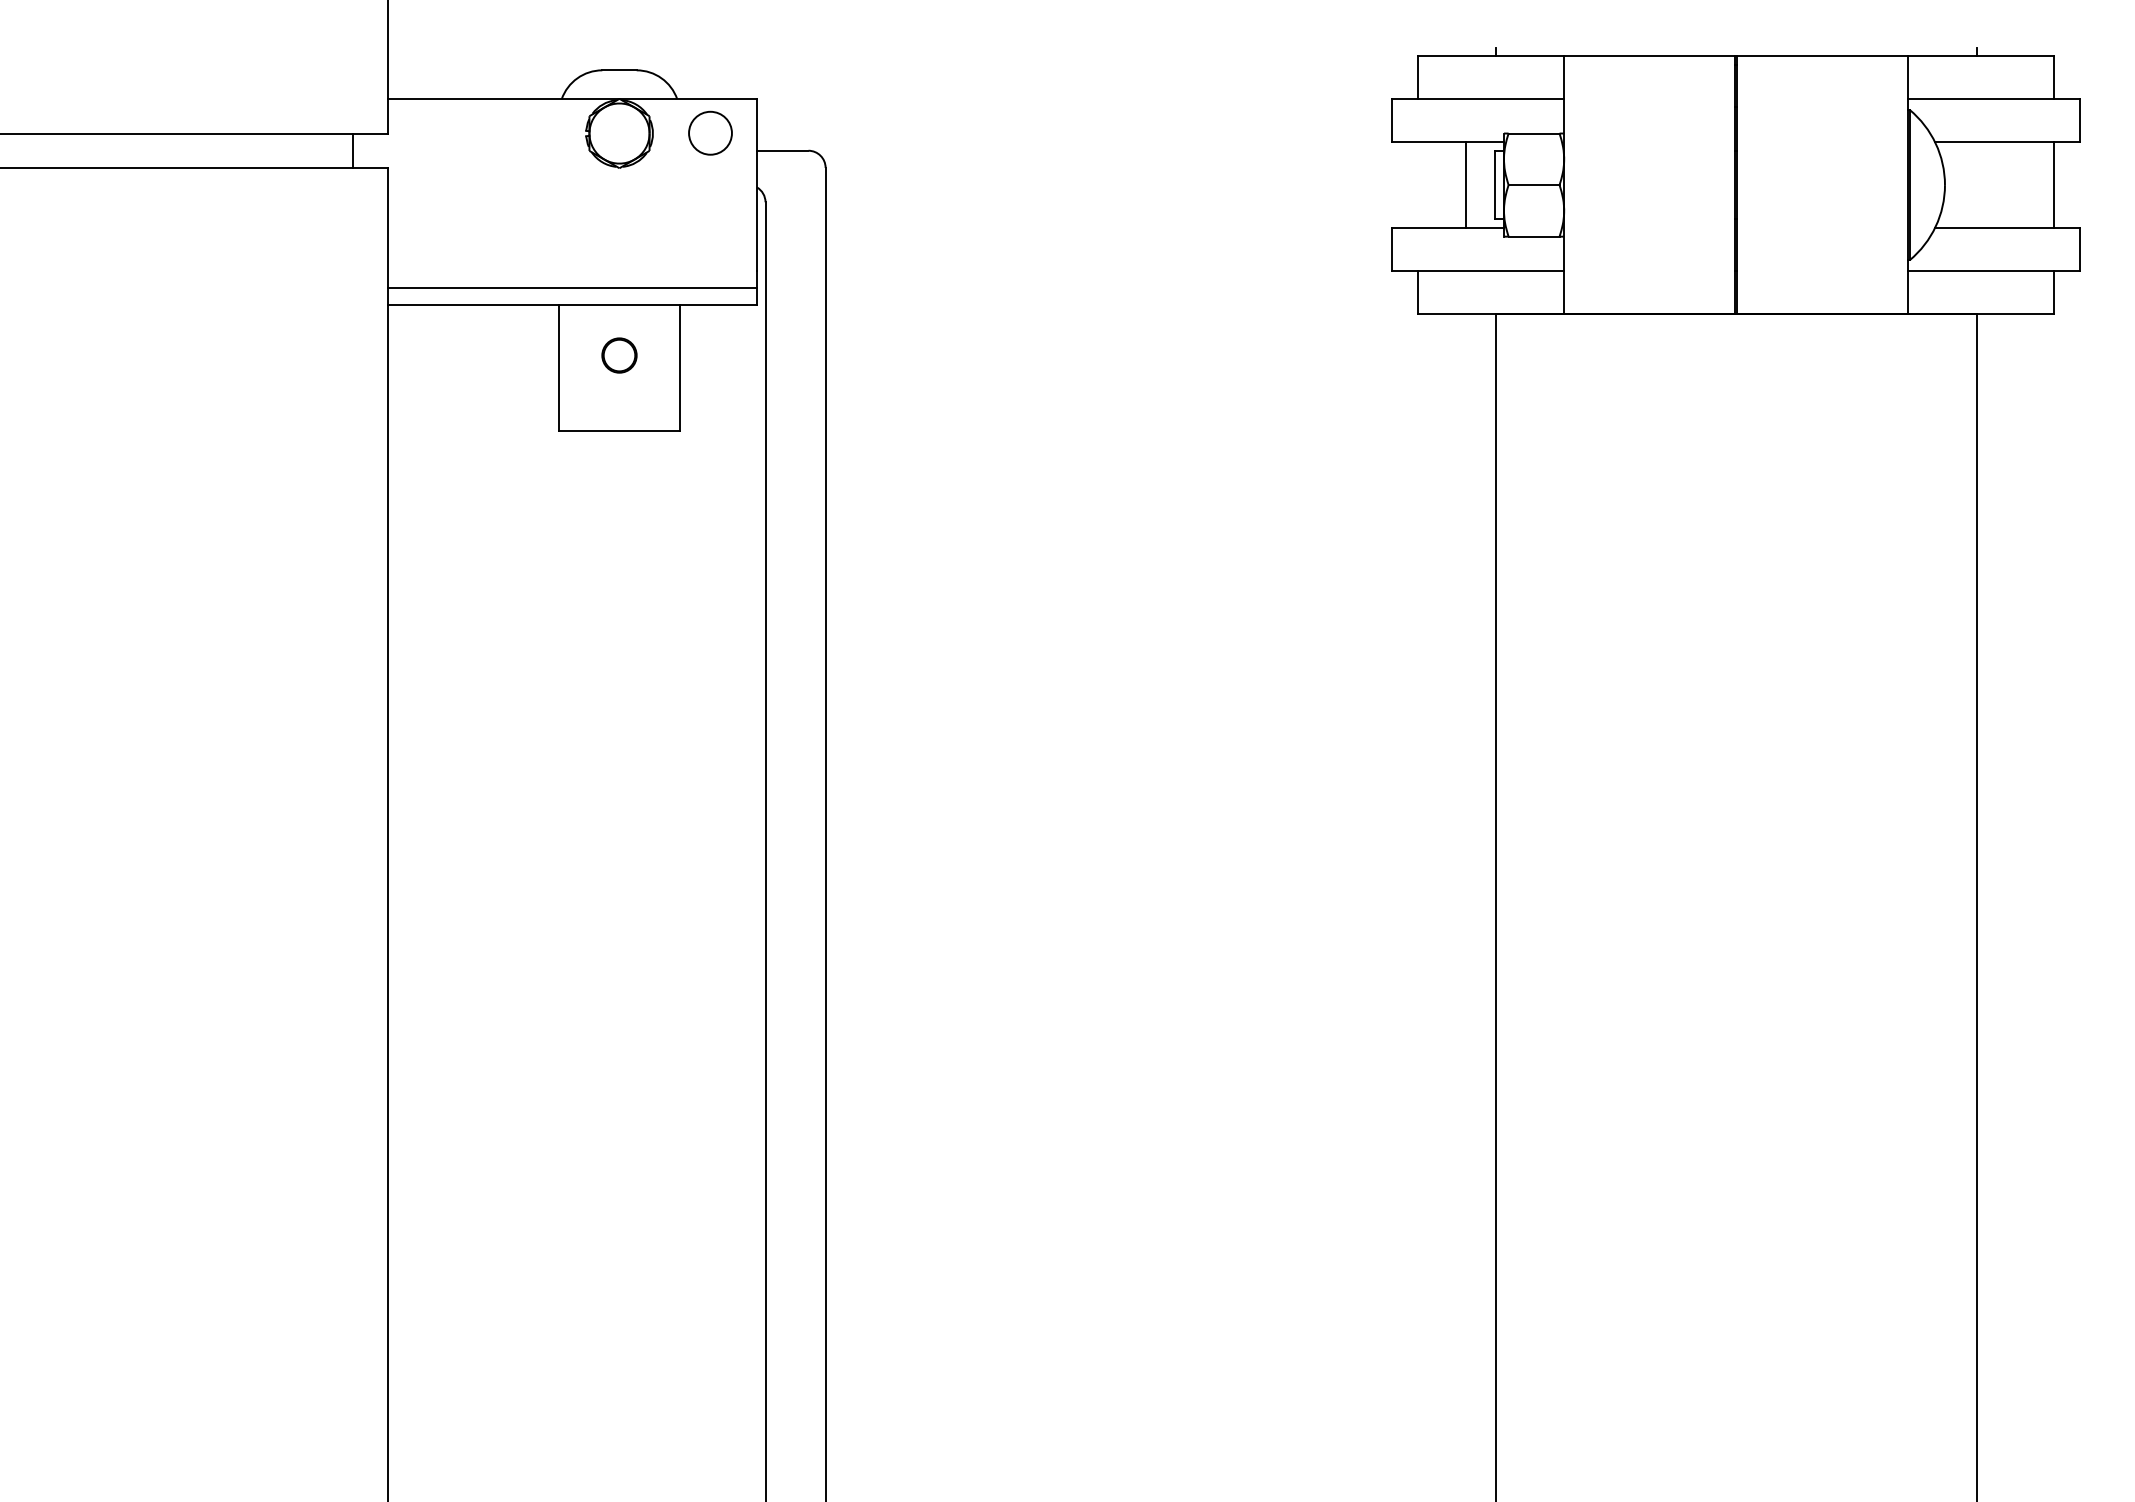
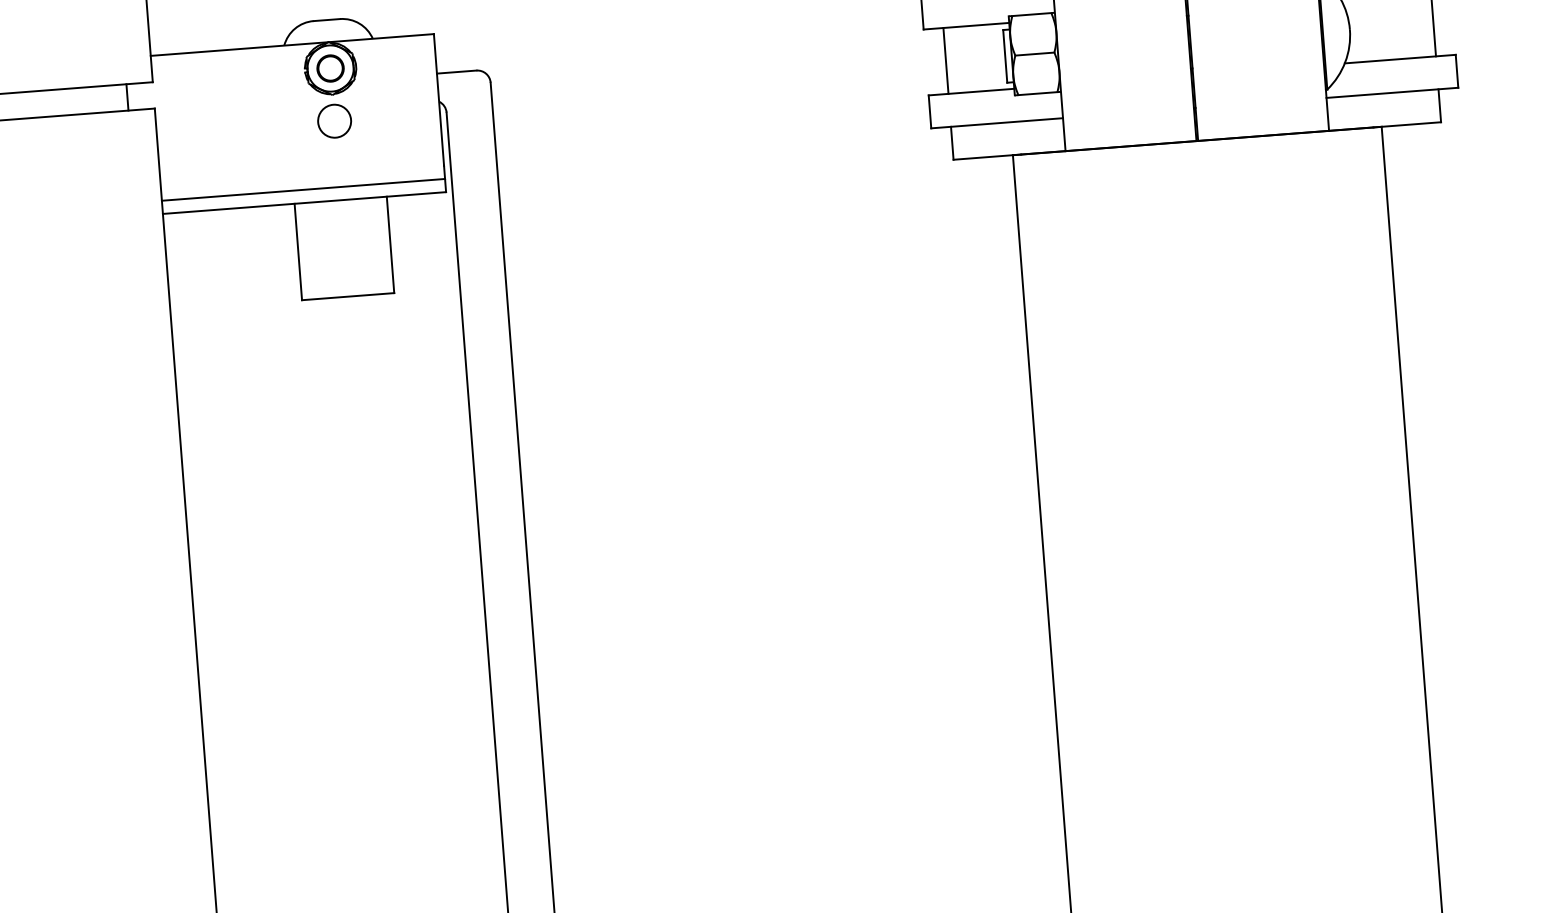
circle: (710, 132) -> (334, 120), moved
line: (1466, 185) -> (946, 61), moved
circle: (619, 355) -> (330, 68), moved

